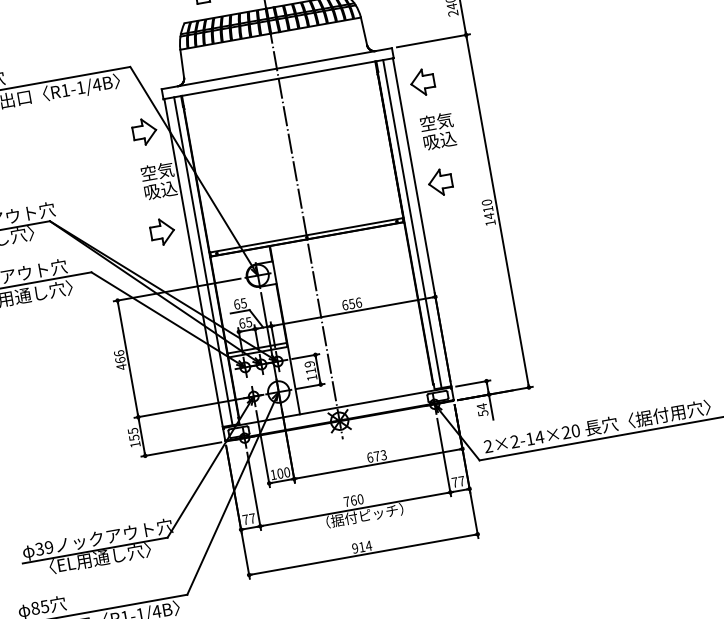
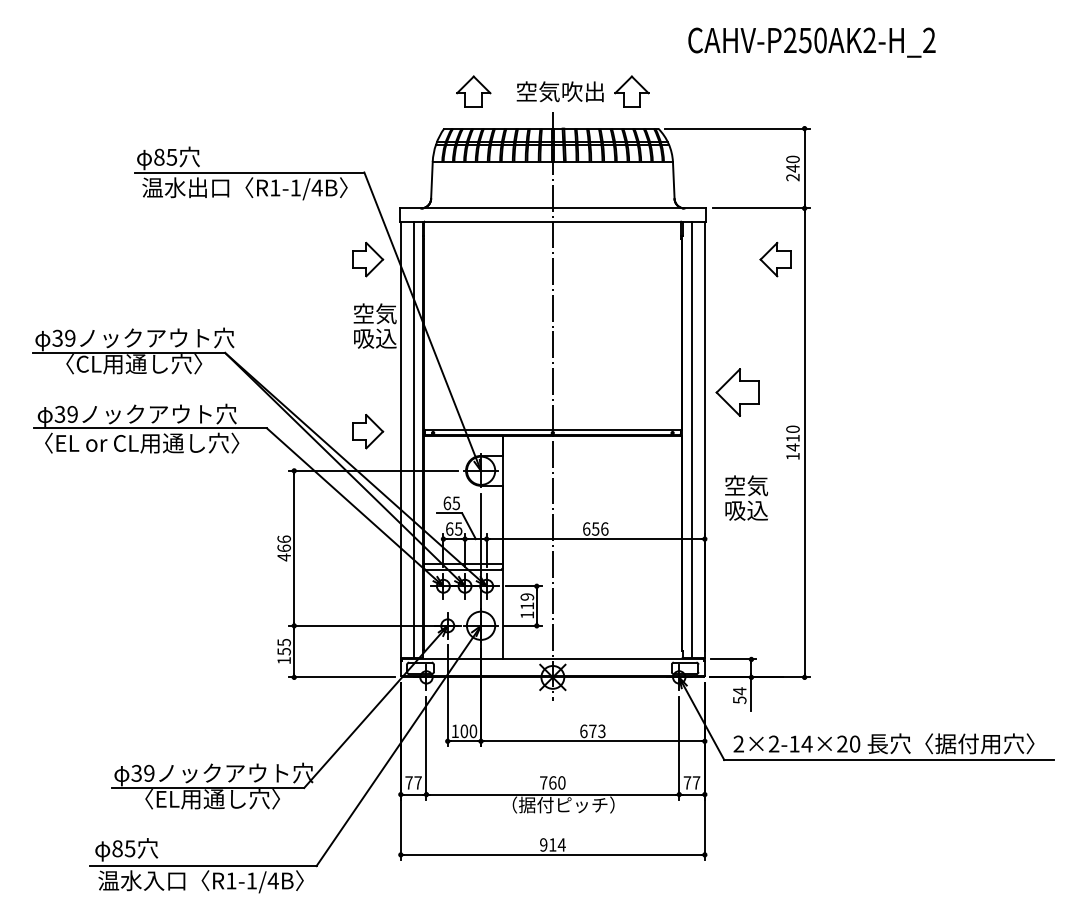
part: (422, 82) -> (775, 259), moved
text: (438, 130) -> (746, 497), moved
part: (440, 182) -> (737, 392), size x1.4
part: (162, 231) -> (368, 431), moved

